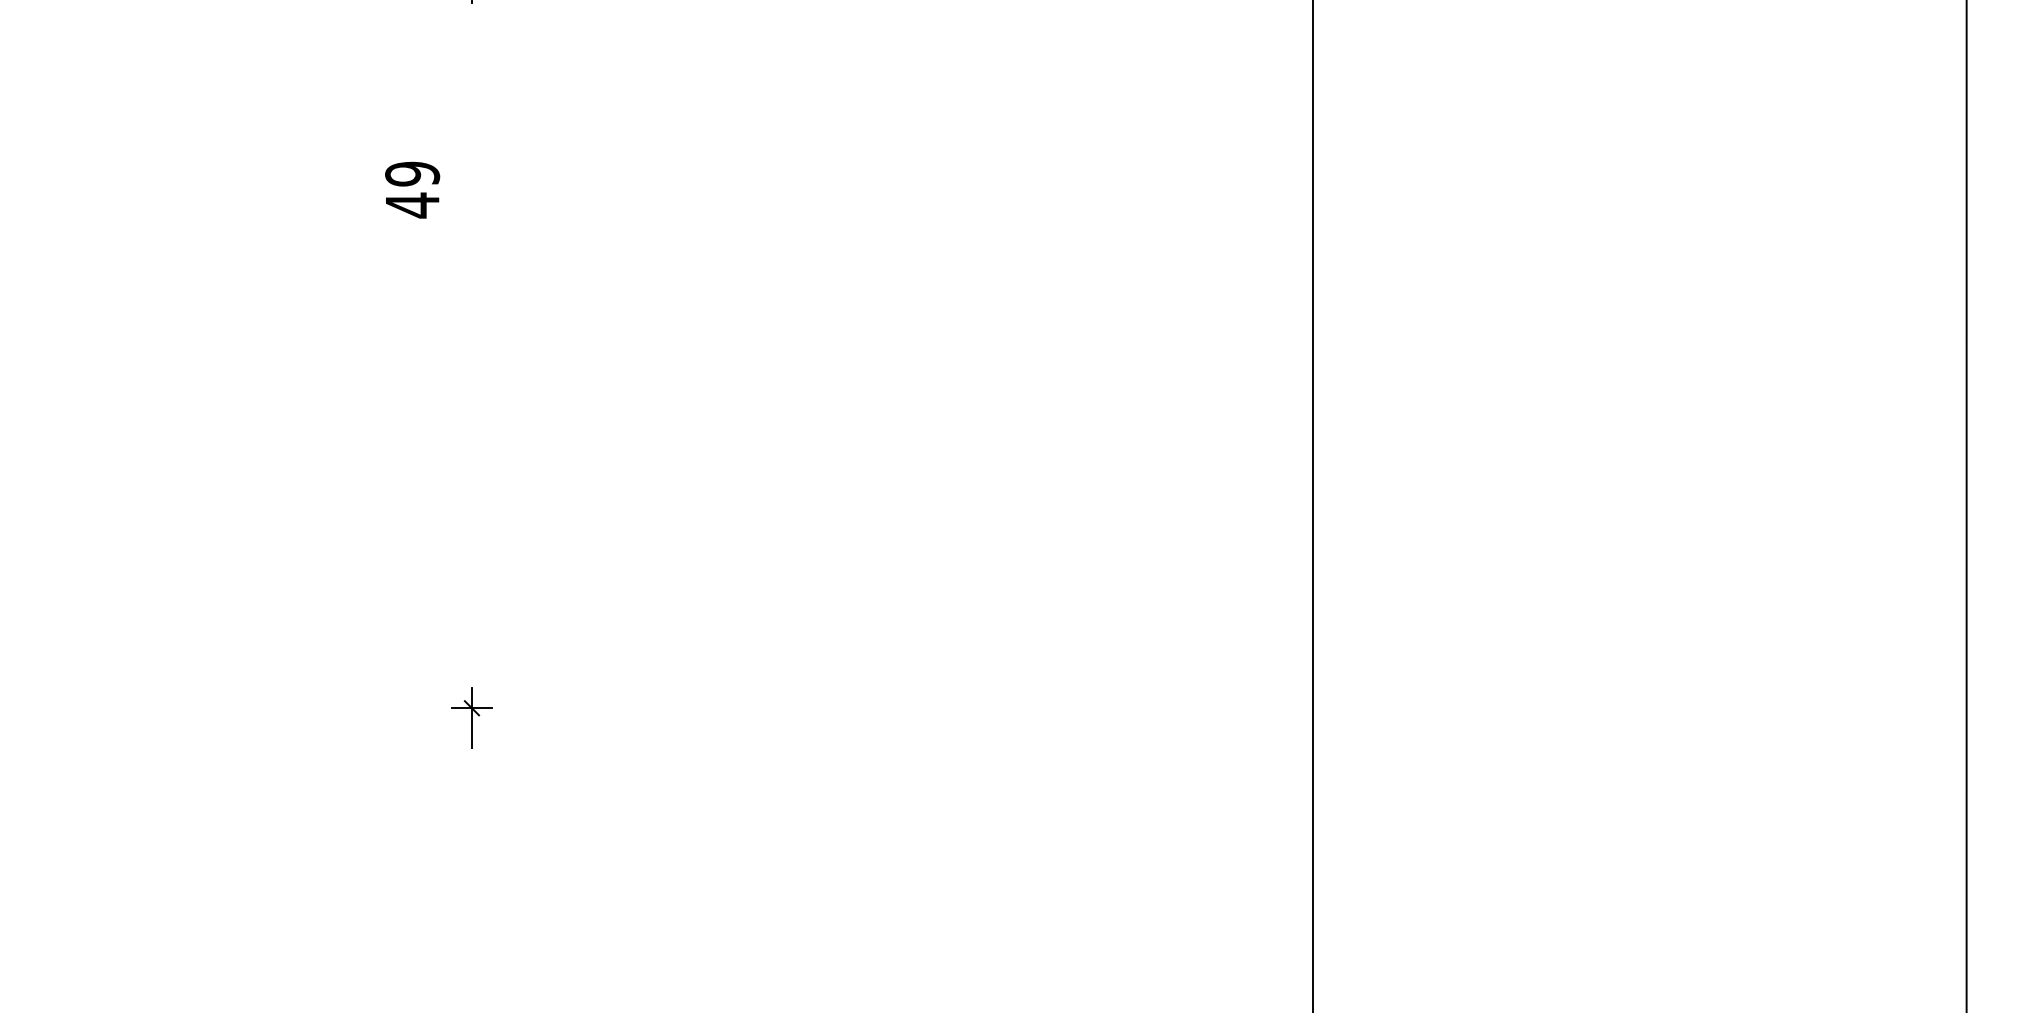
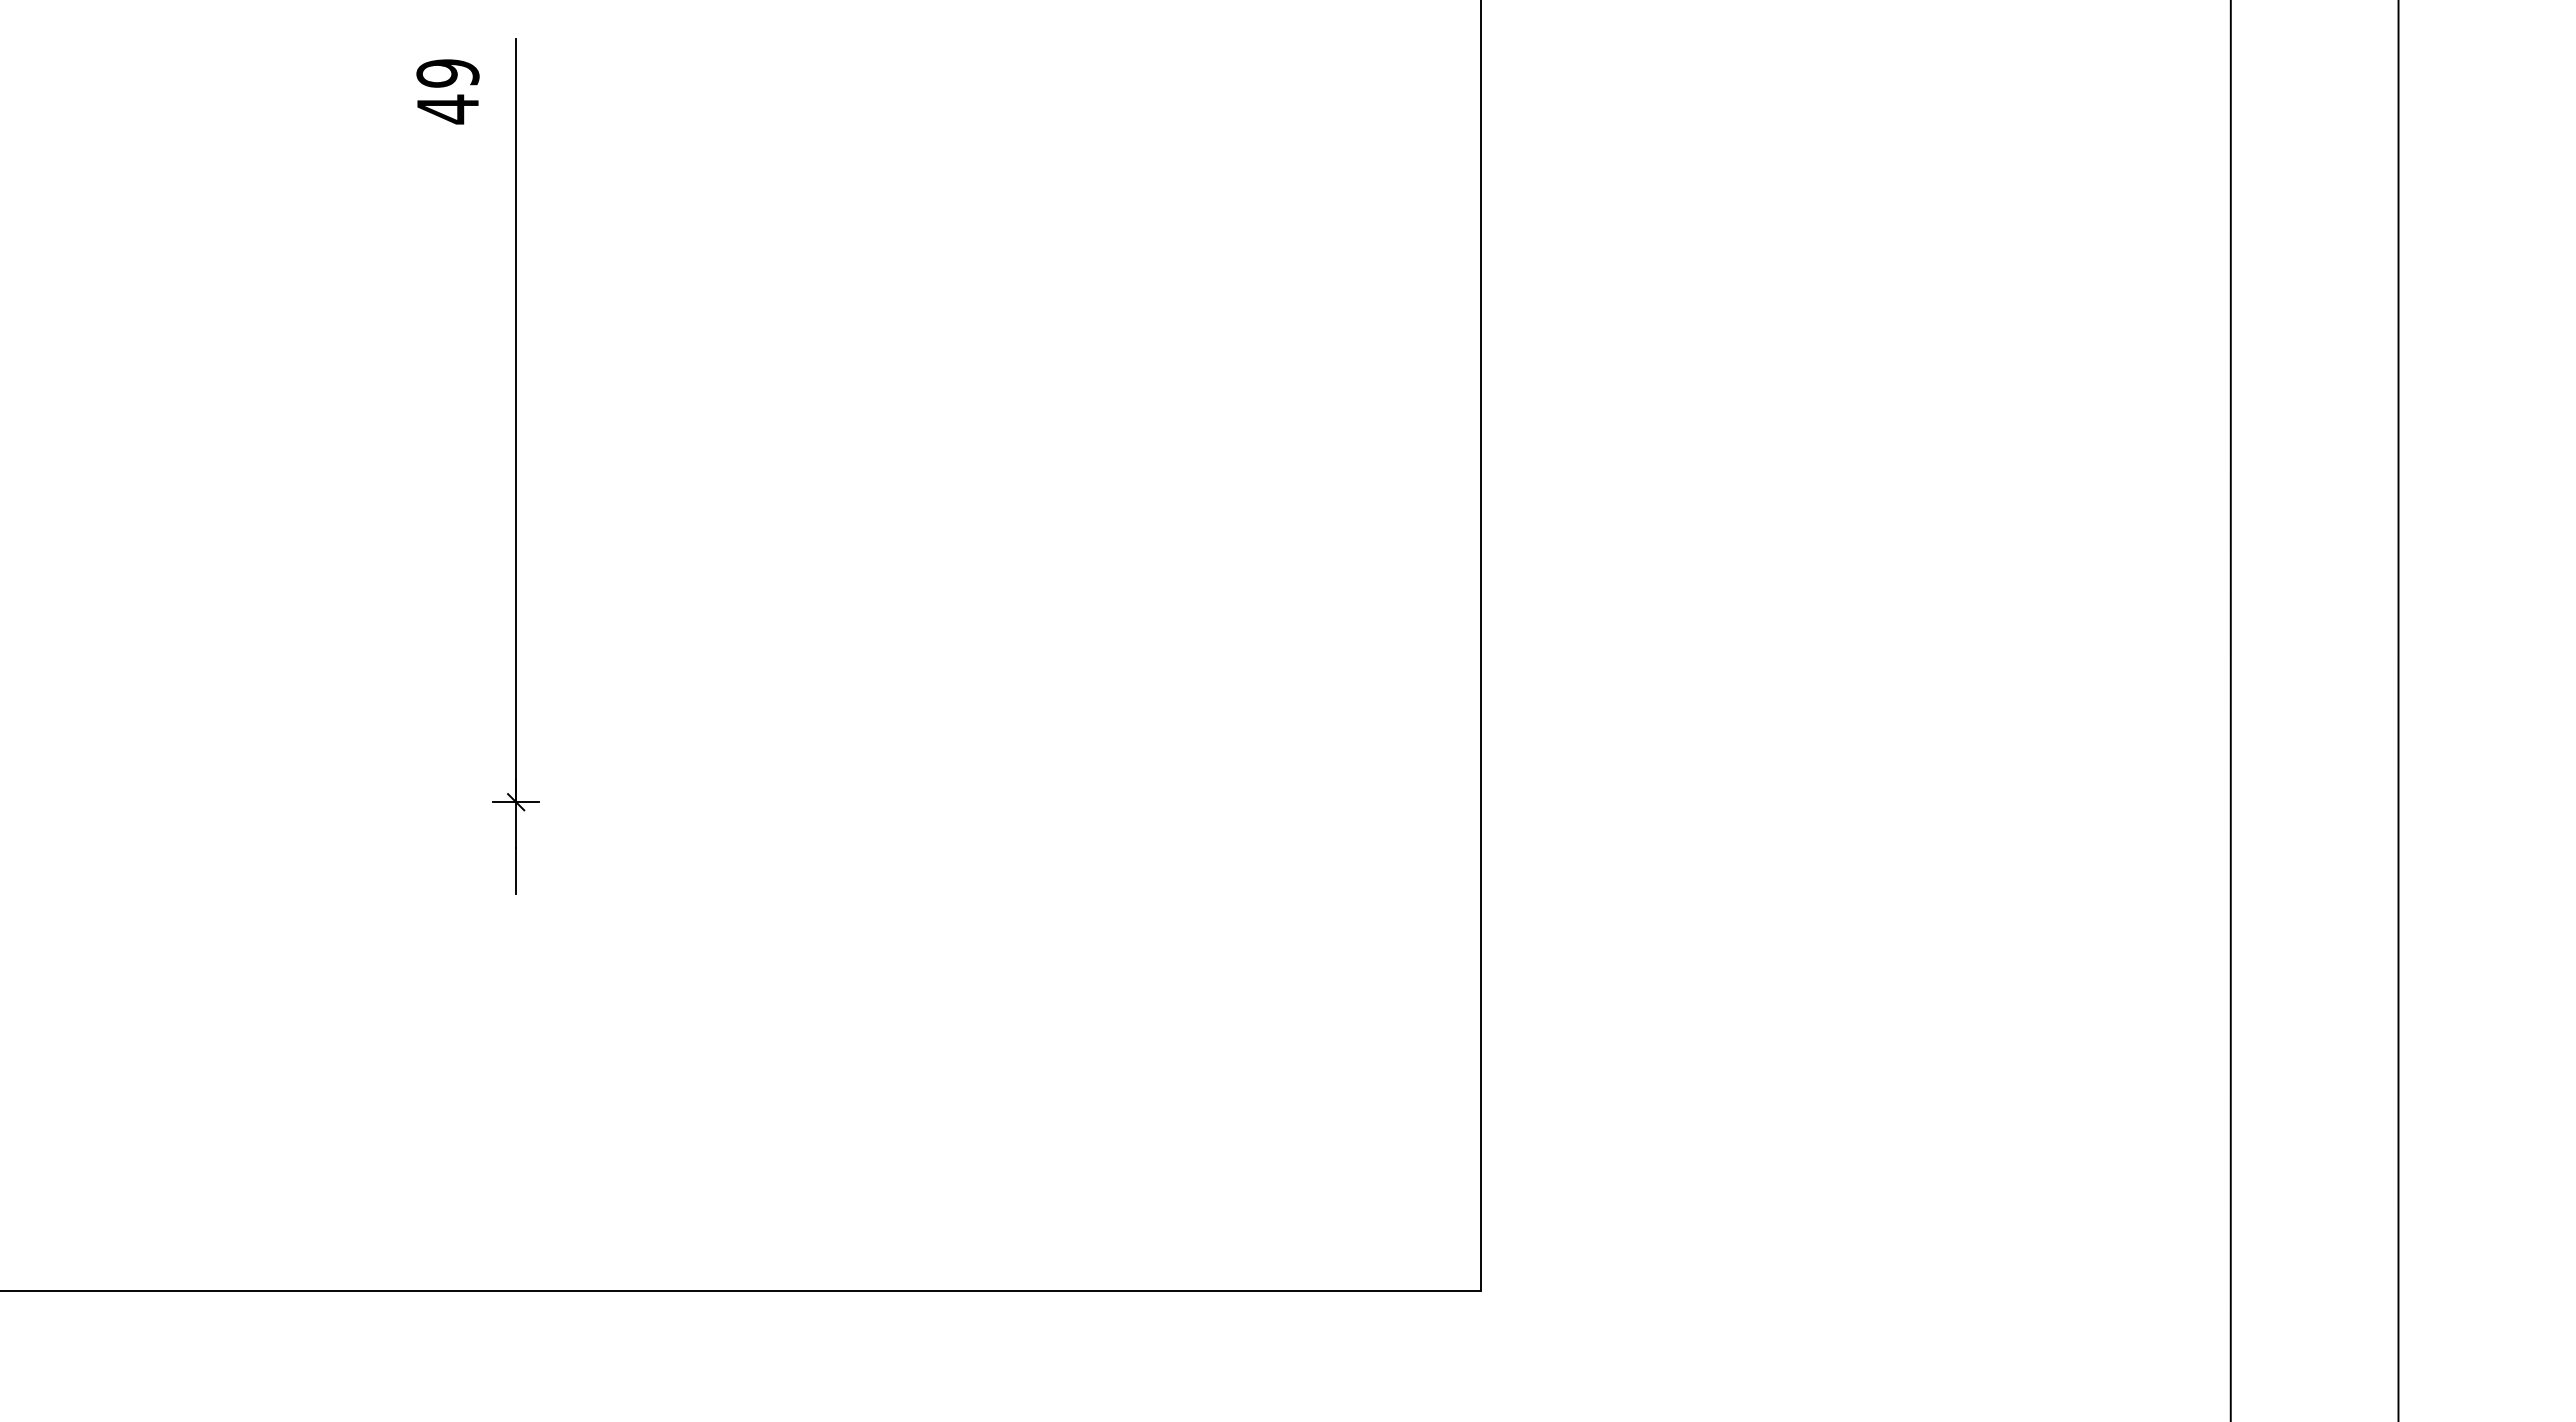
text: (412, 189) -> (447, 91), moved
line: (472, 375) -> (516, 420), added
line: (472, 767) -> (516, 870), added

